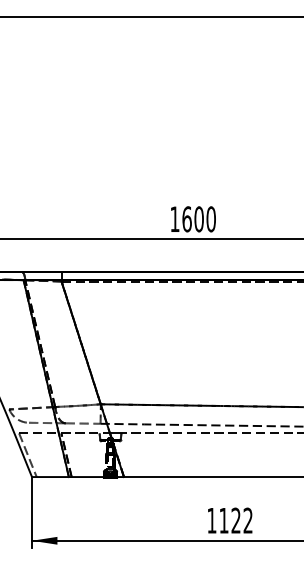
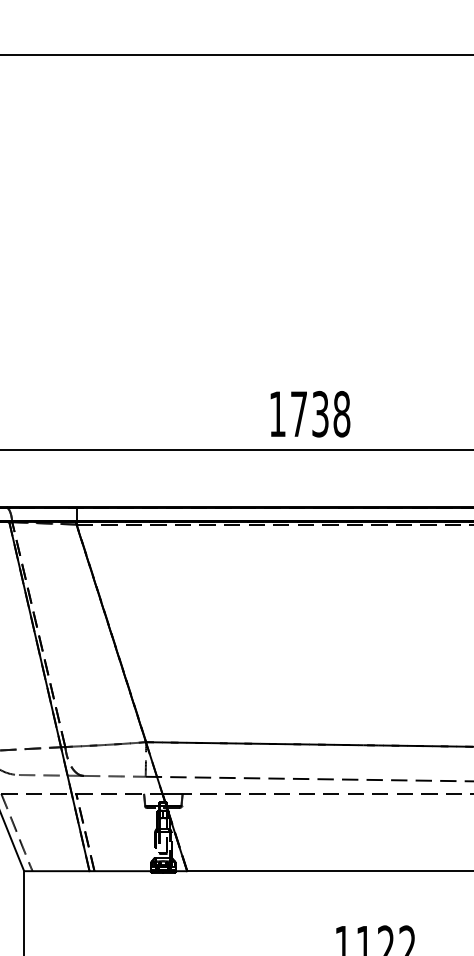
text: (198, 219) -> (319, 414), 1600 -> 1738

